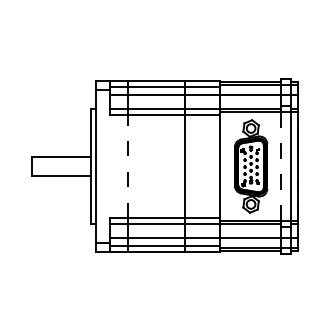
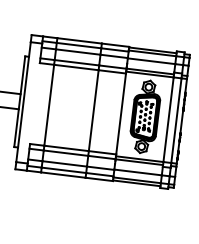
line: (128, 166) -> (49, 105), dashed -> solid
line: (280, 166) -> (168, 119), dashed -> solid

